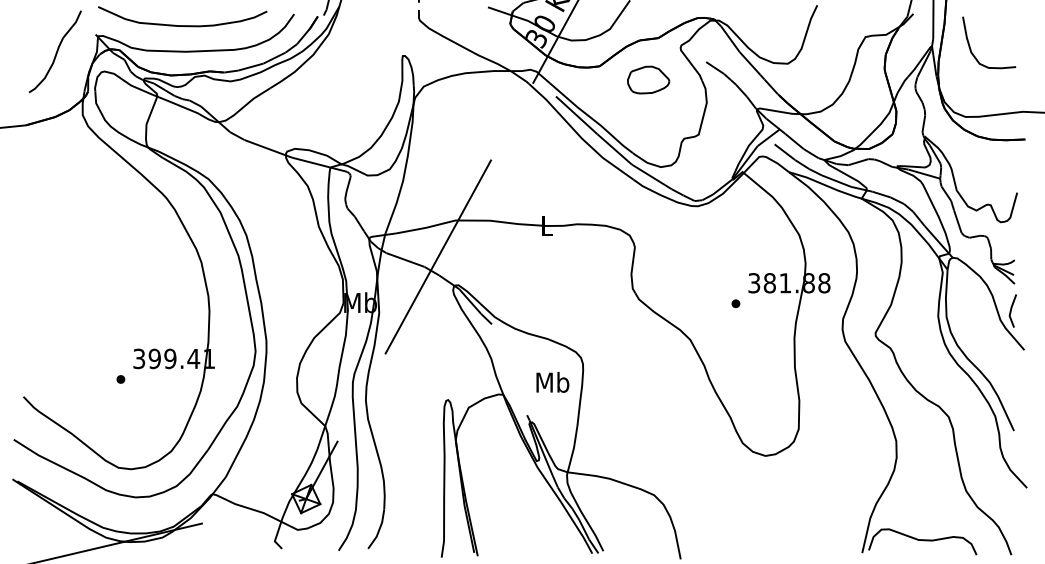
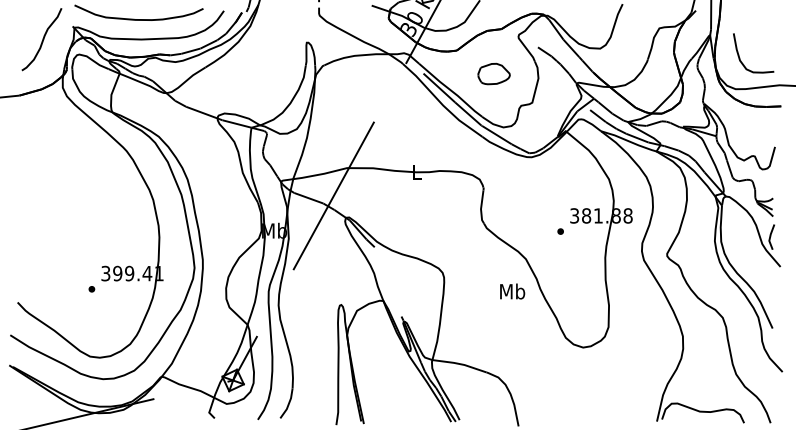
curve: (970, 45) -> (739, 55), moved
part: (648, 79) -> (494, 73), moved
text: (552, 382) -> (512, 291), moved

